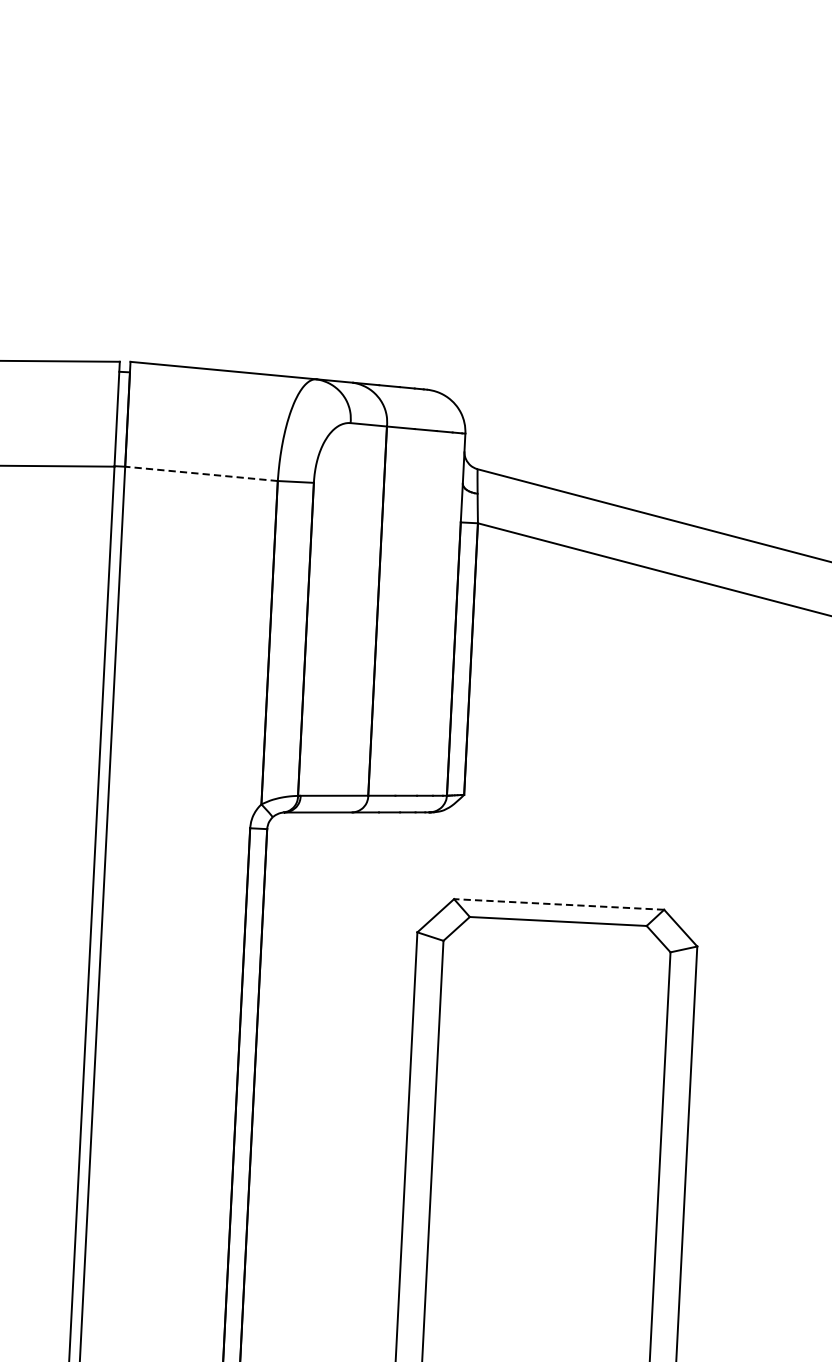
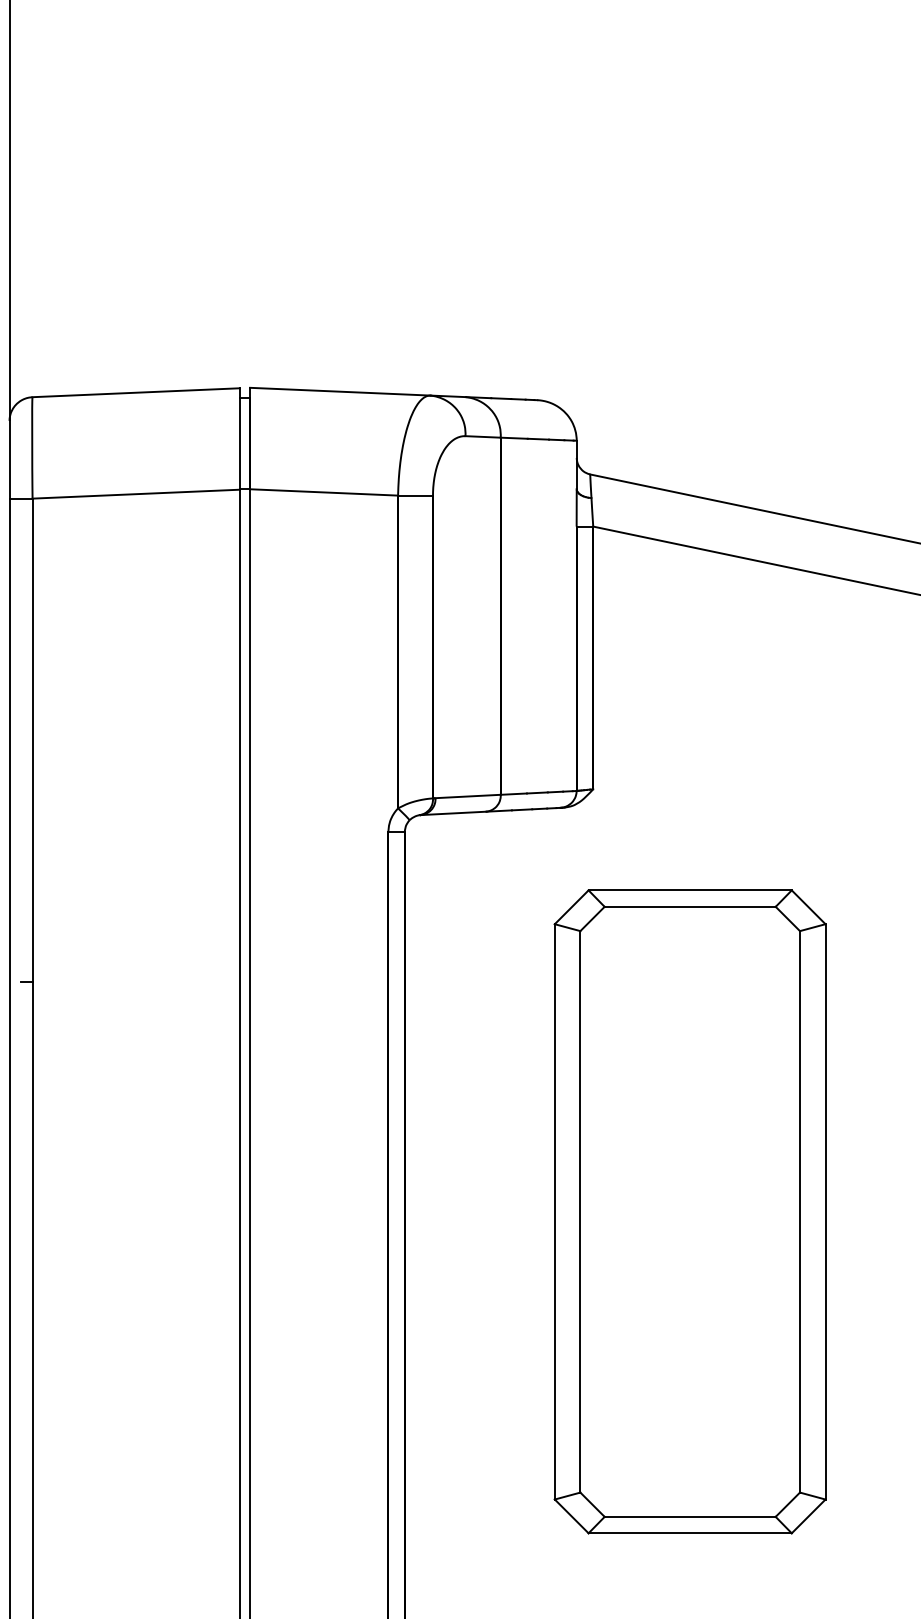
line: (200, 473) -> (323, 492), dashed -> solid
line: (559, 904) -> (690, 890), dashed -> solid

